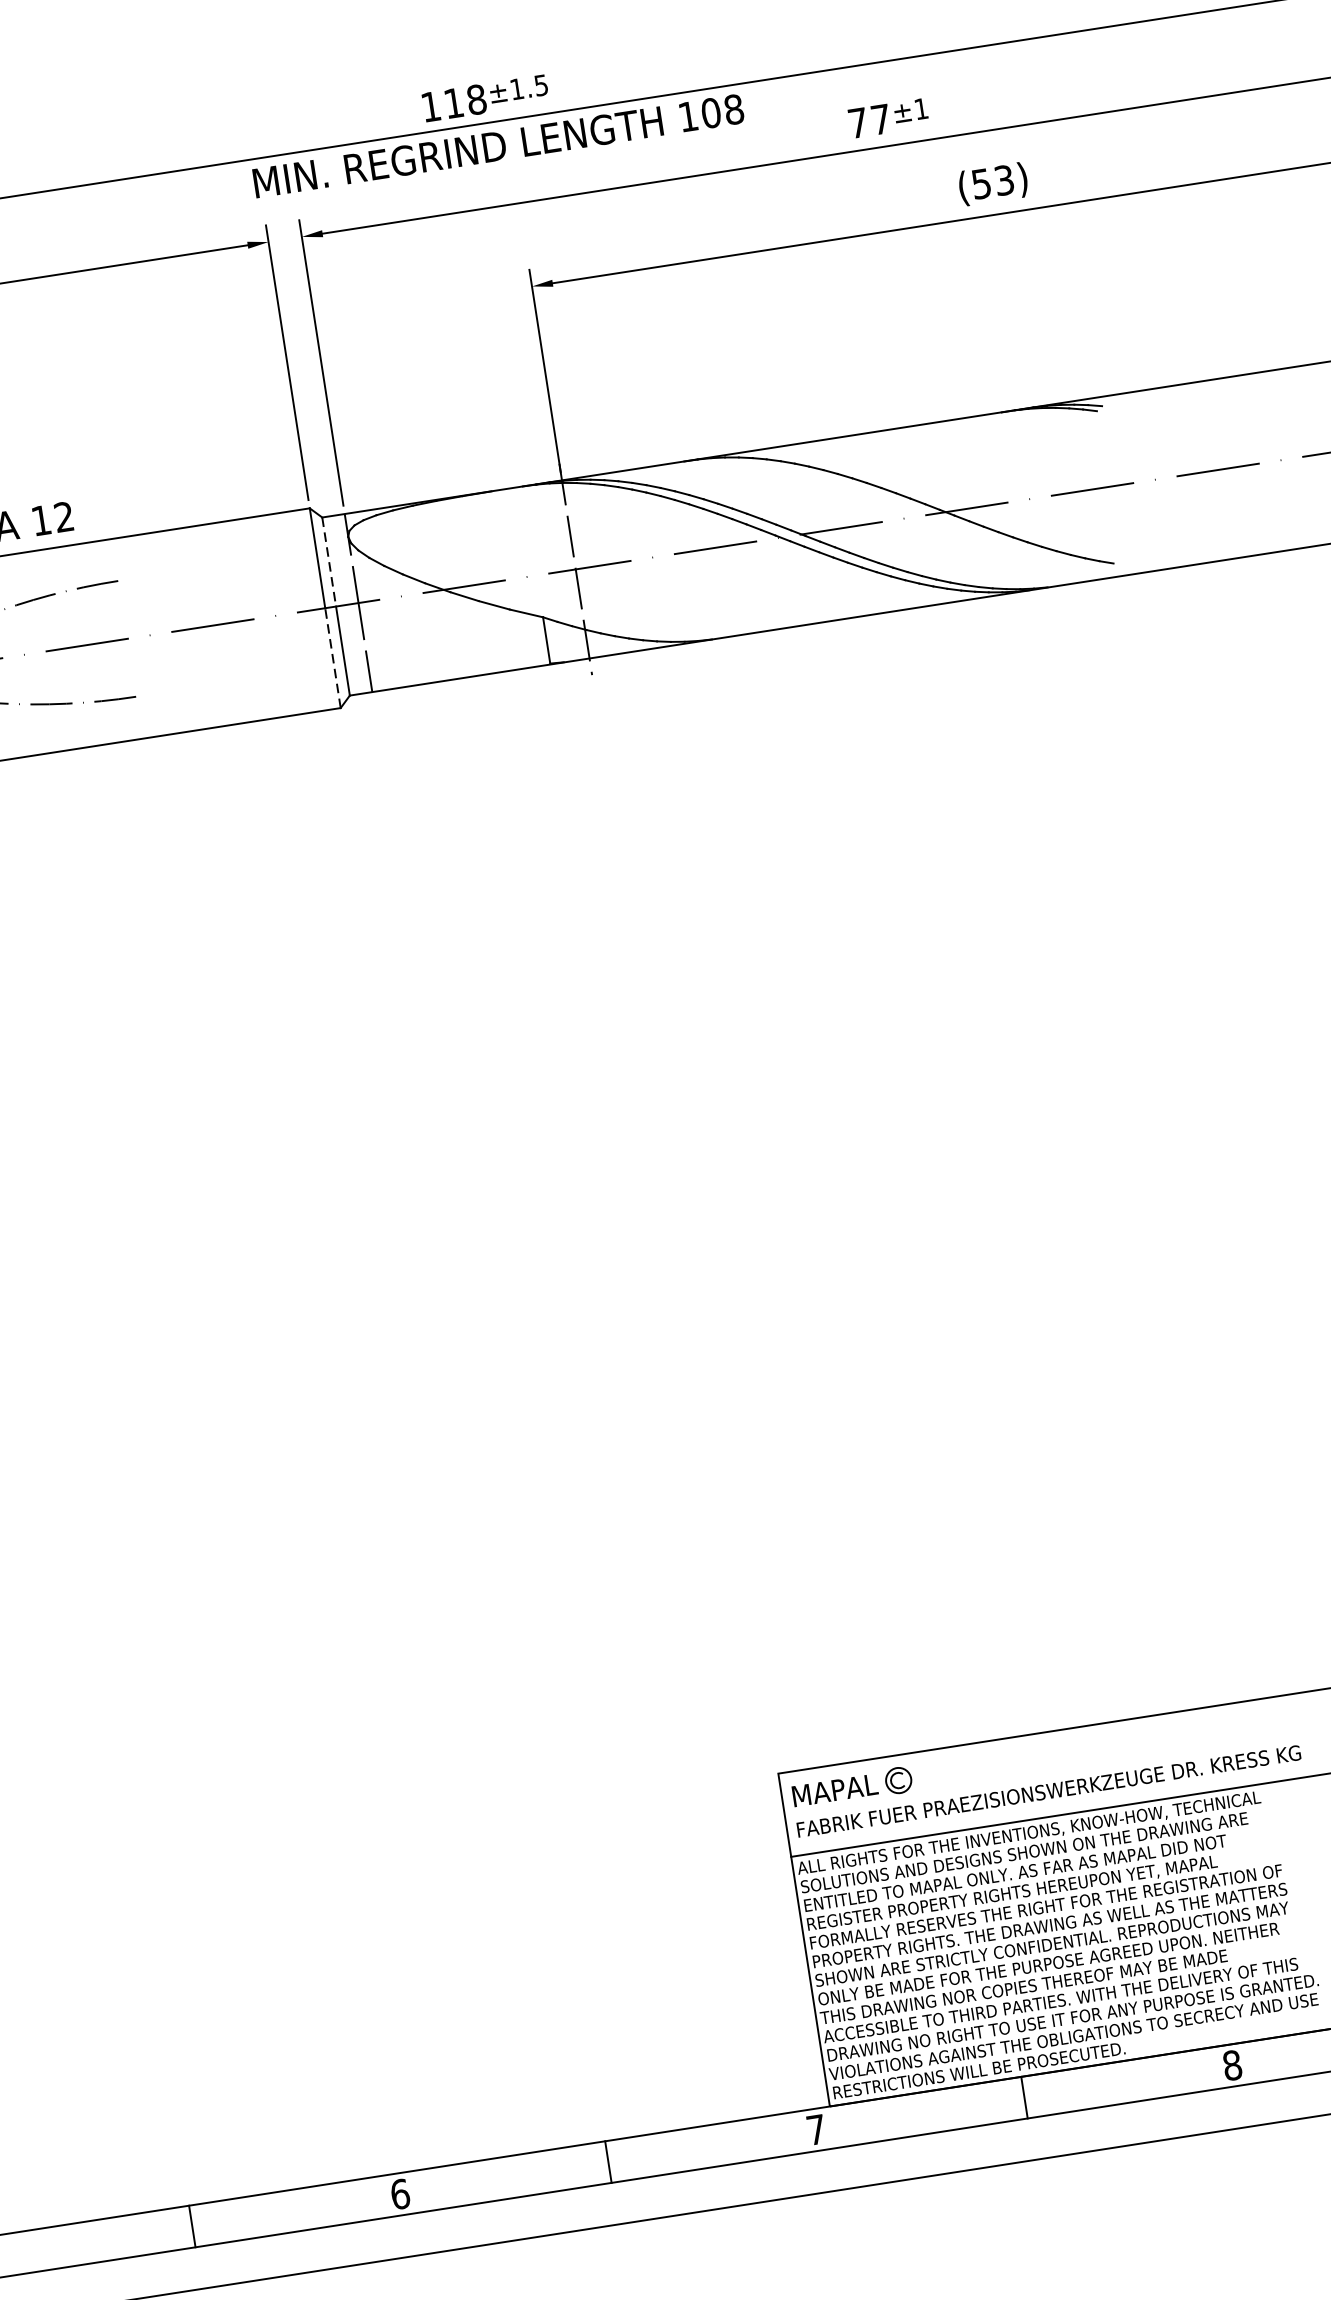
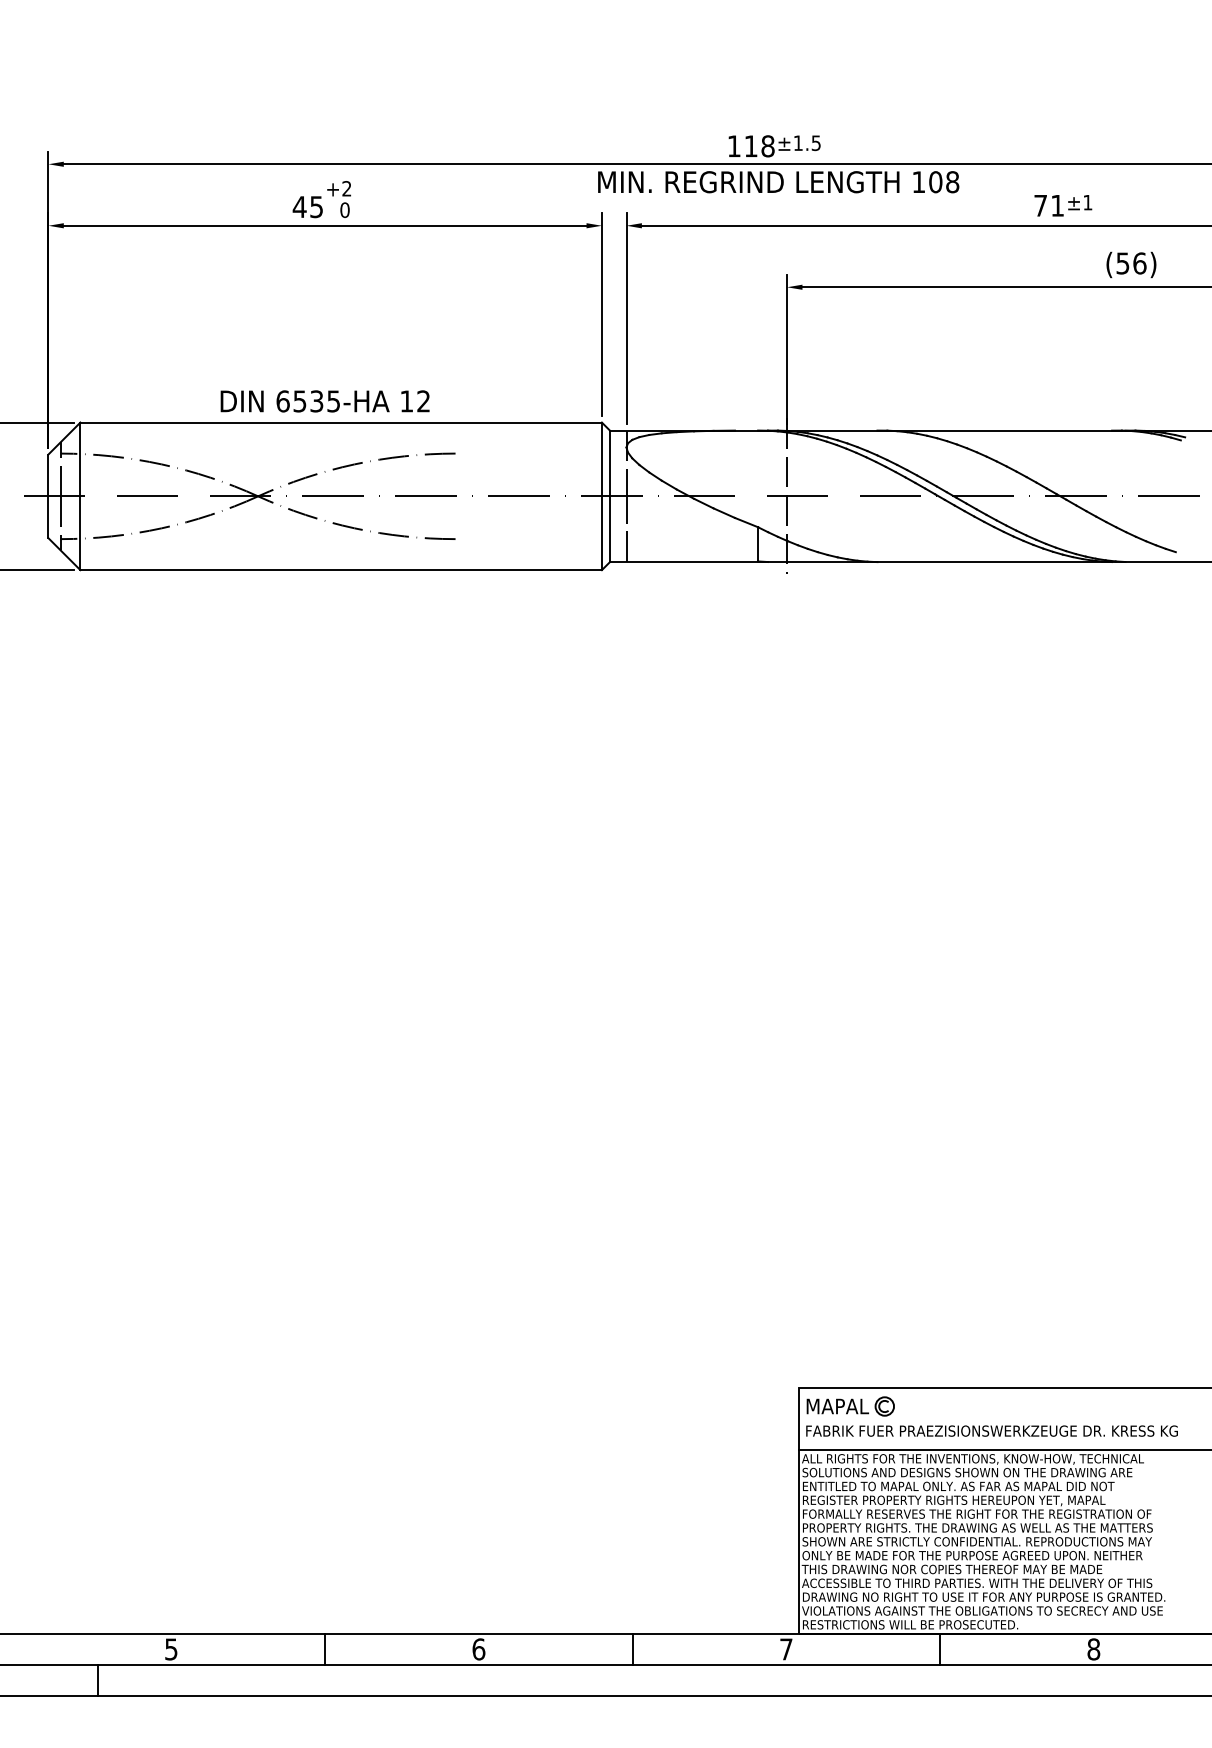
text: (880, 119) -> (1057, 205), 77 -> 71
text: (1003, 180) -> (1139, 263), (53) -> (56)
line: (328, 562) -> (609, 463), dashed -> solid
line: (332, 658) -> (601, 533), dashed -> solid

